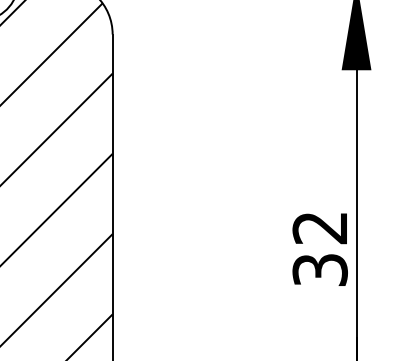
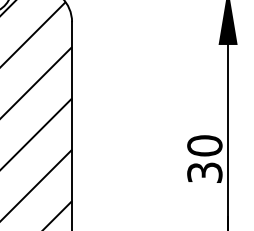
text: (319, 227) -> (204, 145), 32 -> 30

